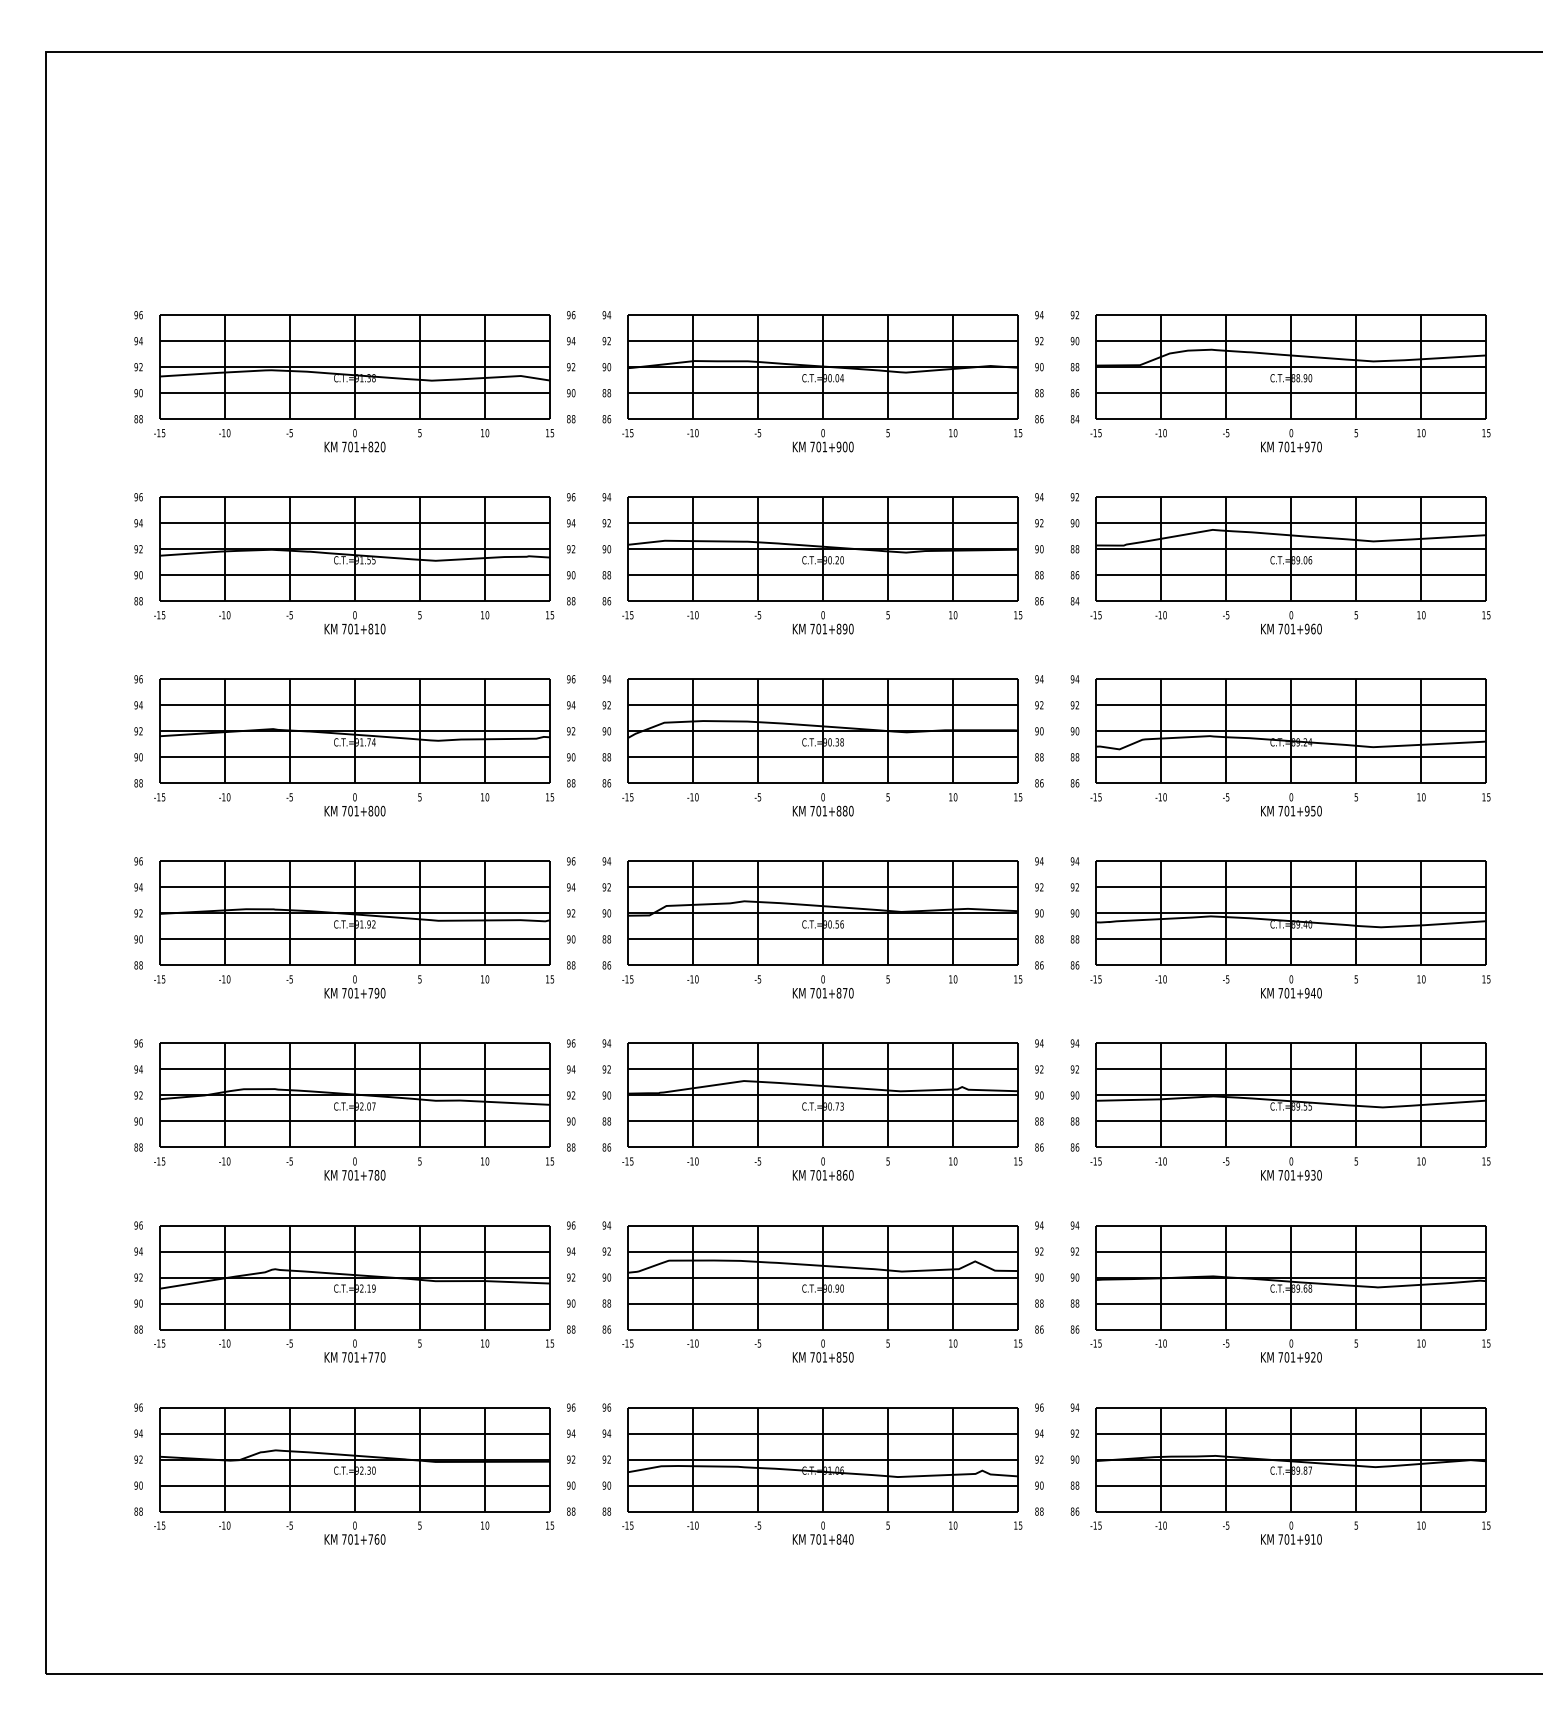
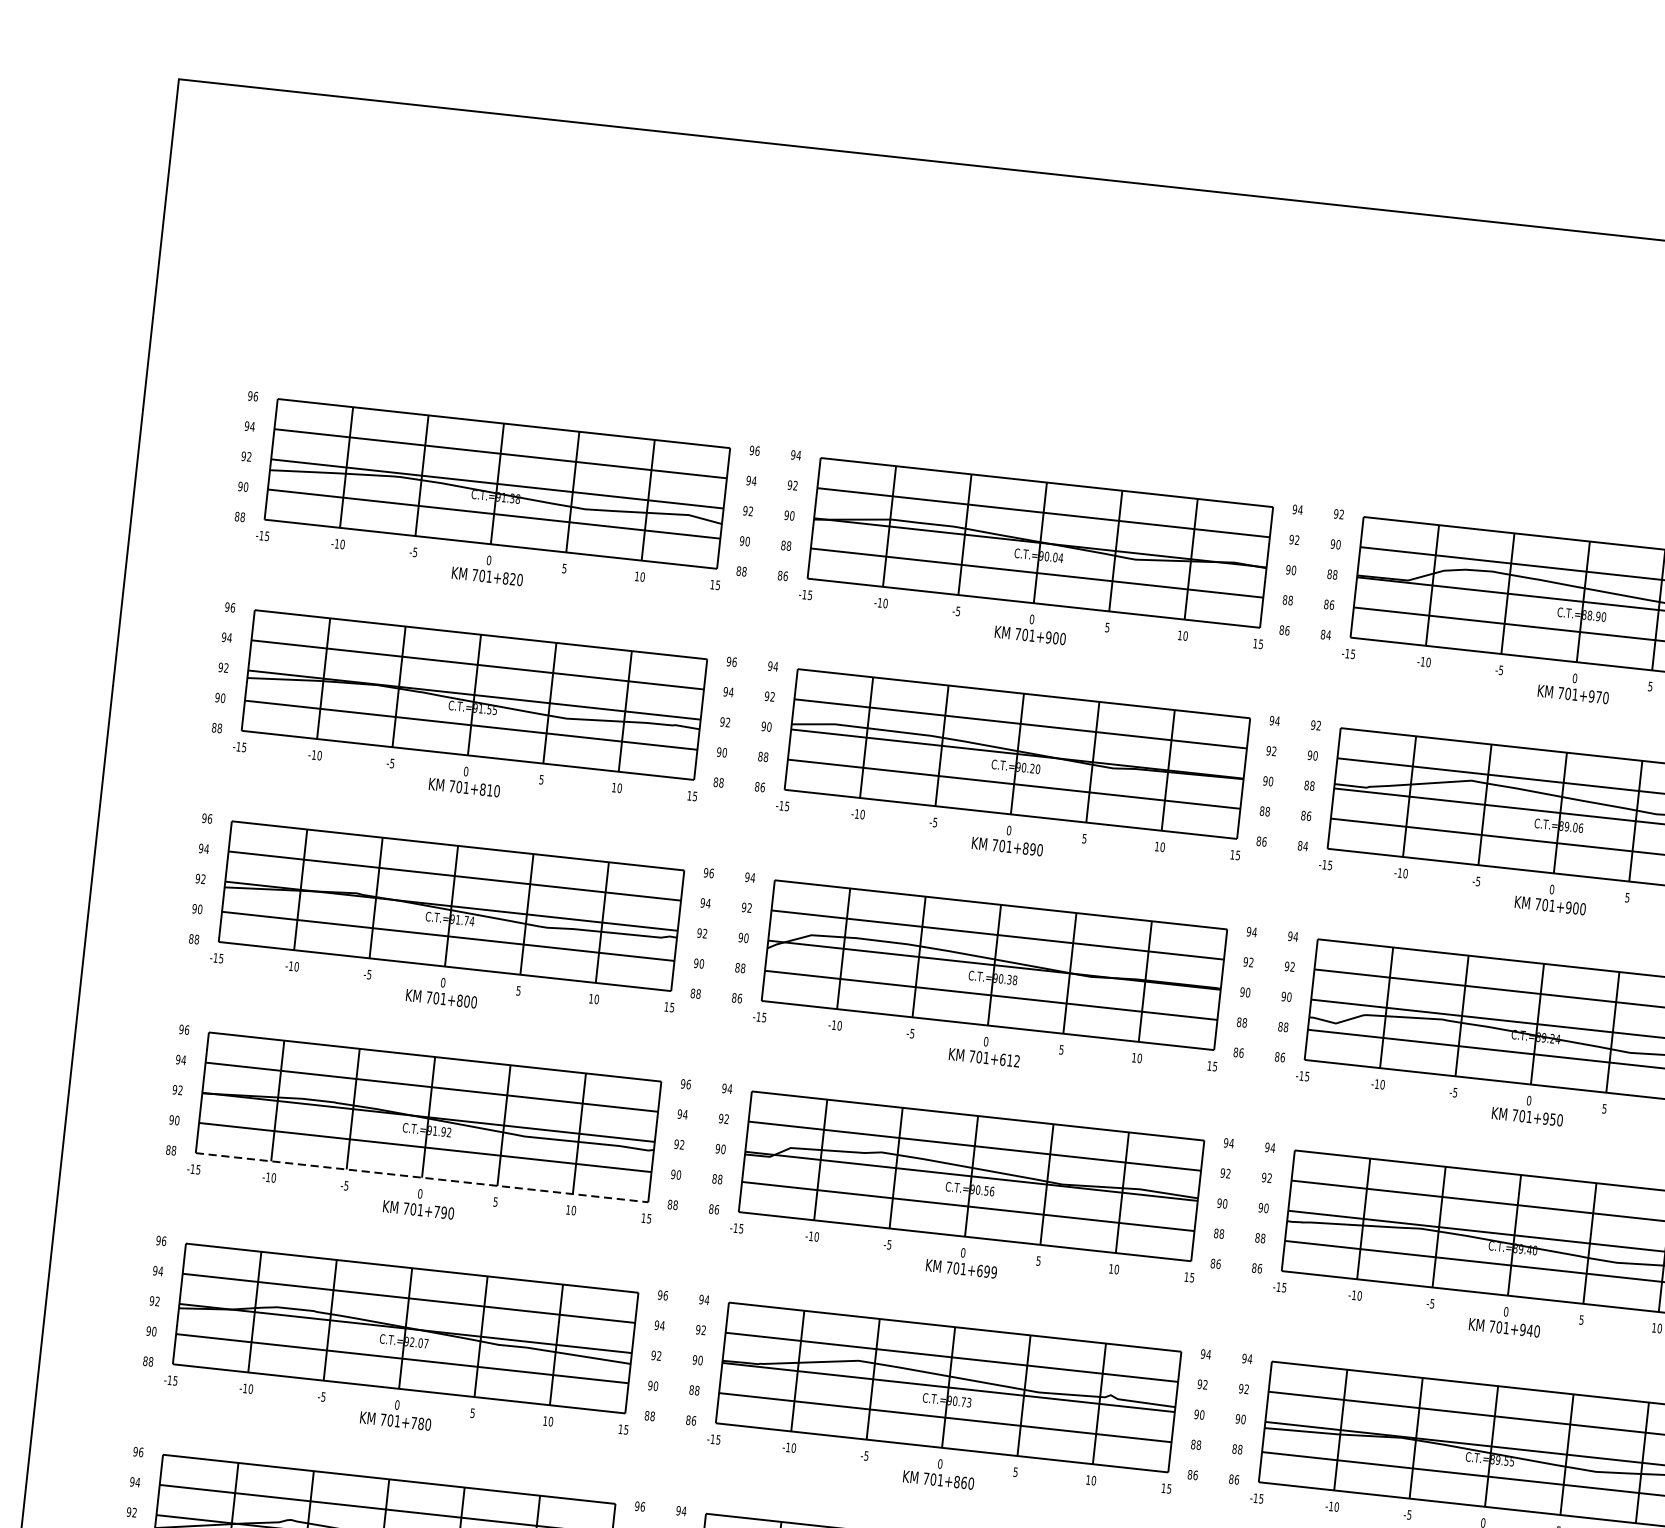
text: (1313, 628) -> (1576, 907), 701+960 -> 701+900
text: (844, 810) -> (1009, 1059), 701+880 -> 701+612
line: (355, 965) -> (422, 1177), solid -> dashed
text: (844, 993) -> (986, 1271), 701+870 -> 701+699

